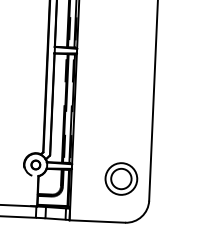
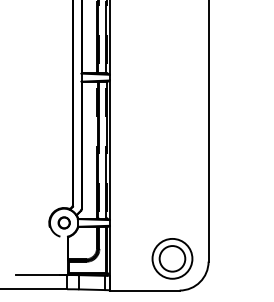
part: (121, 178) -> (172, 258), moved

